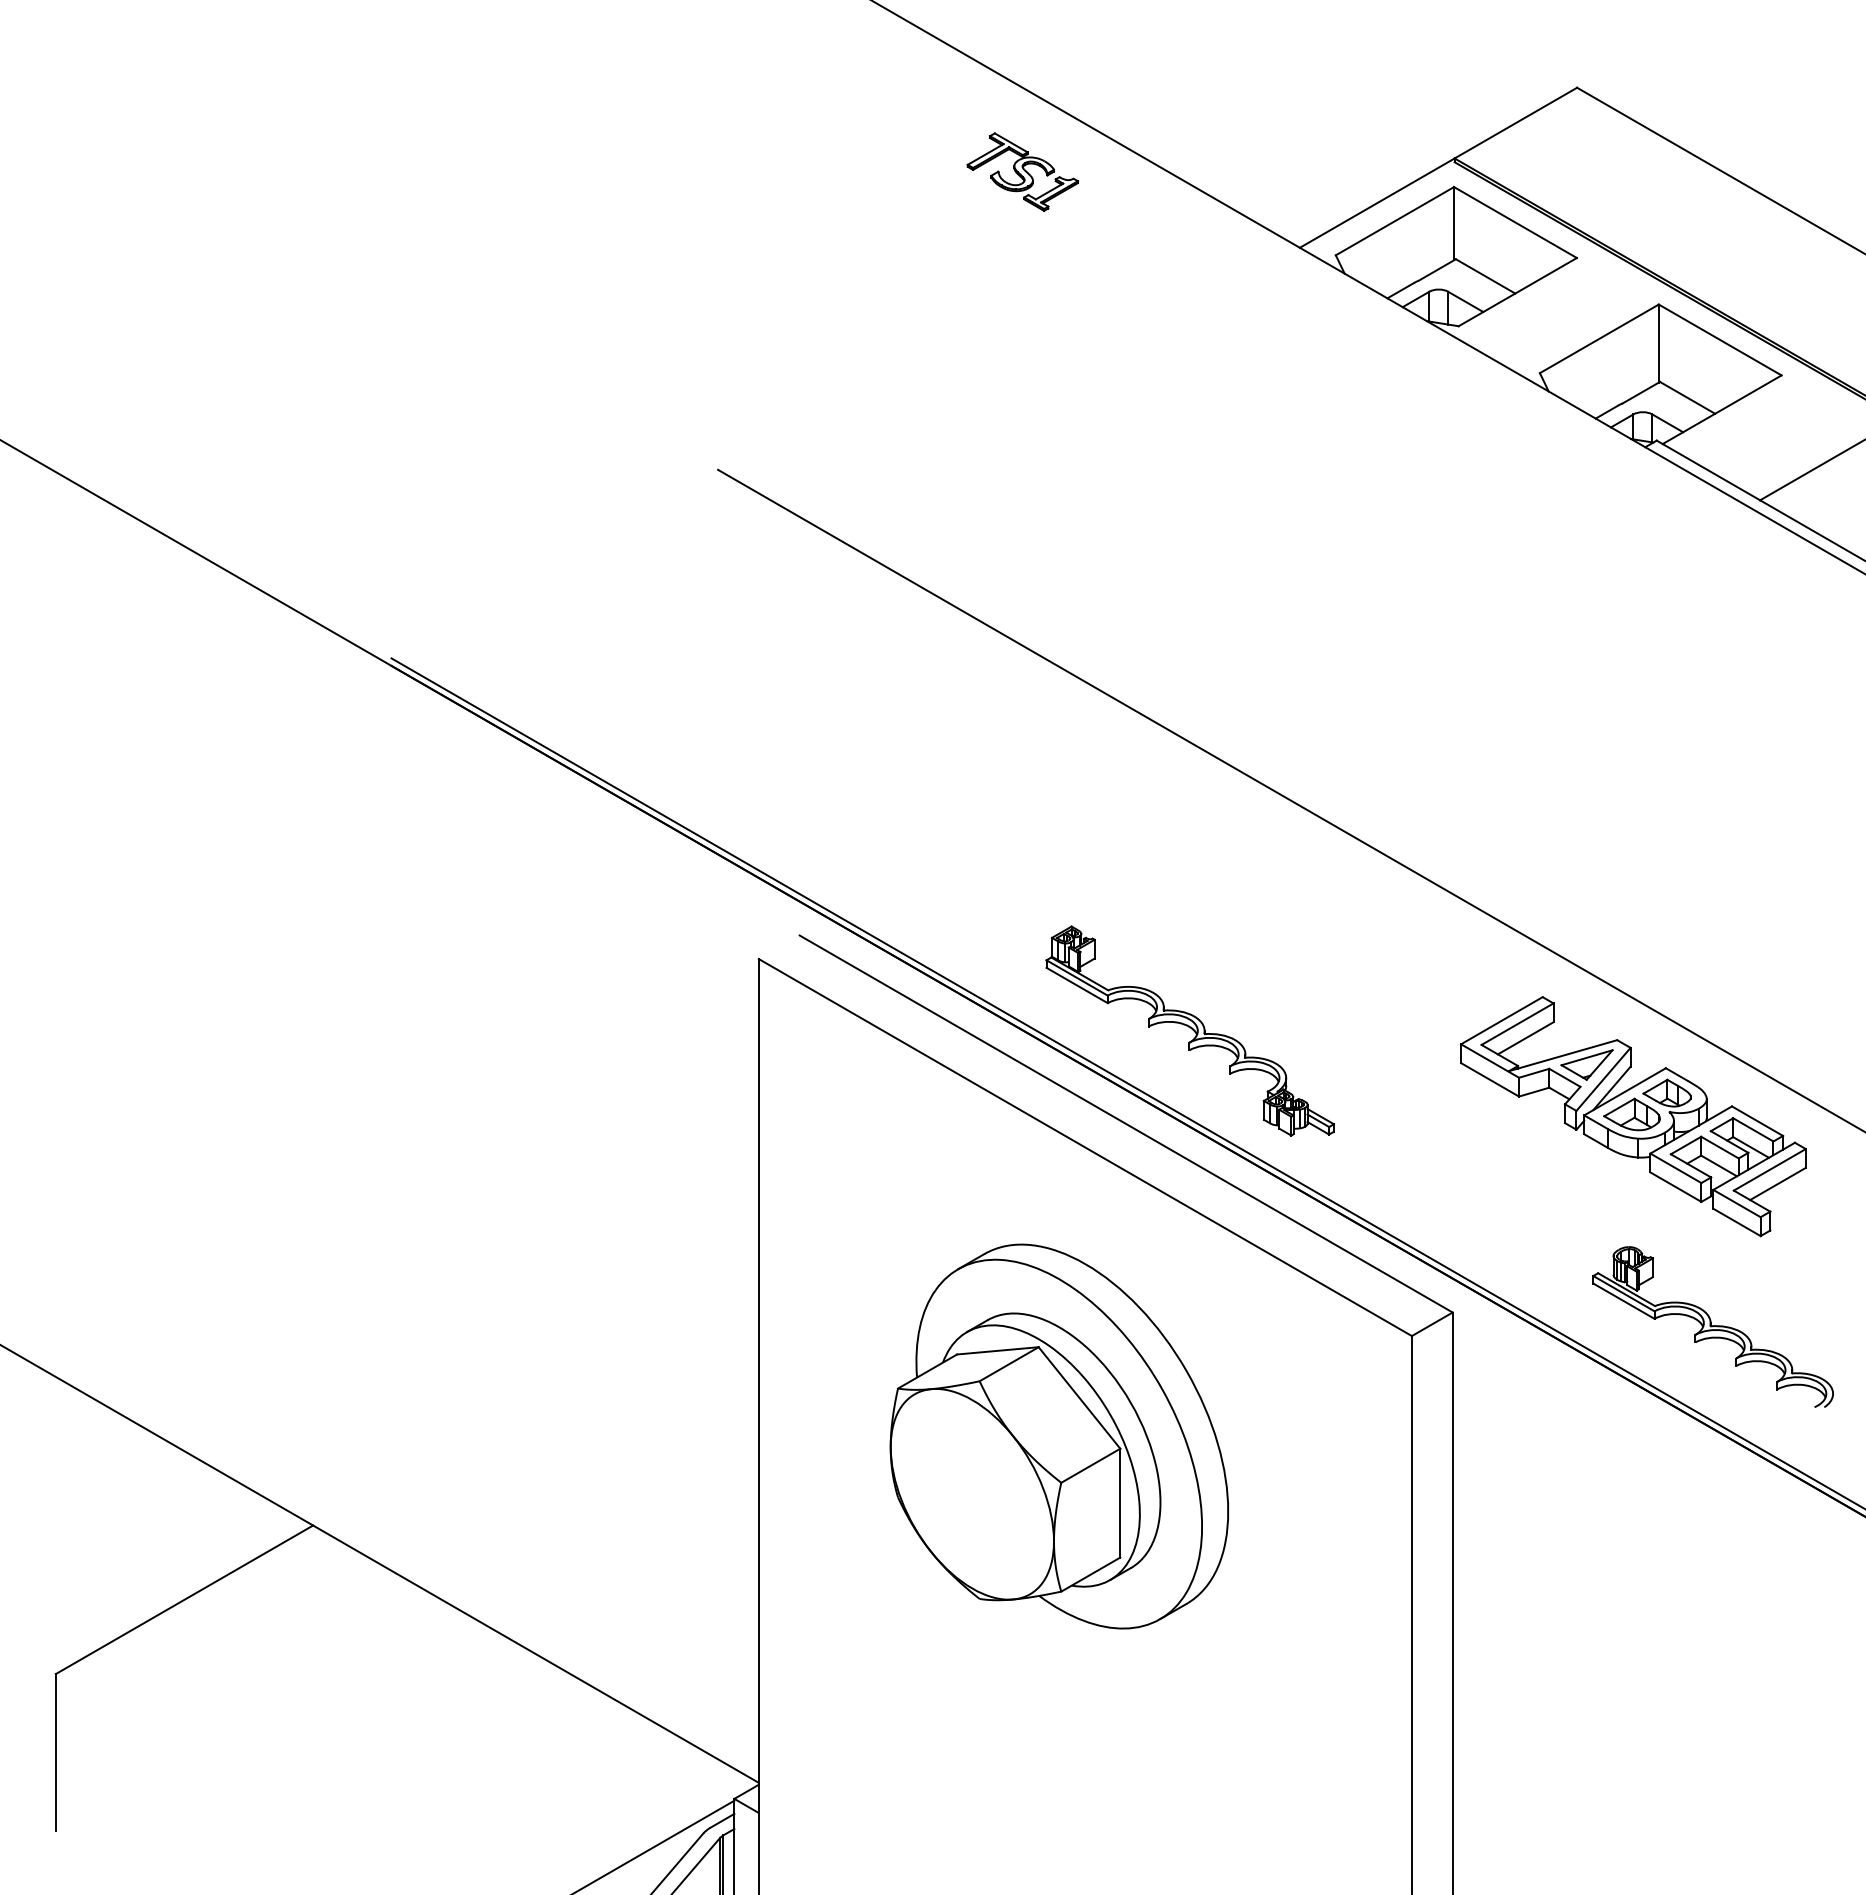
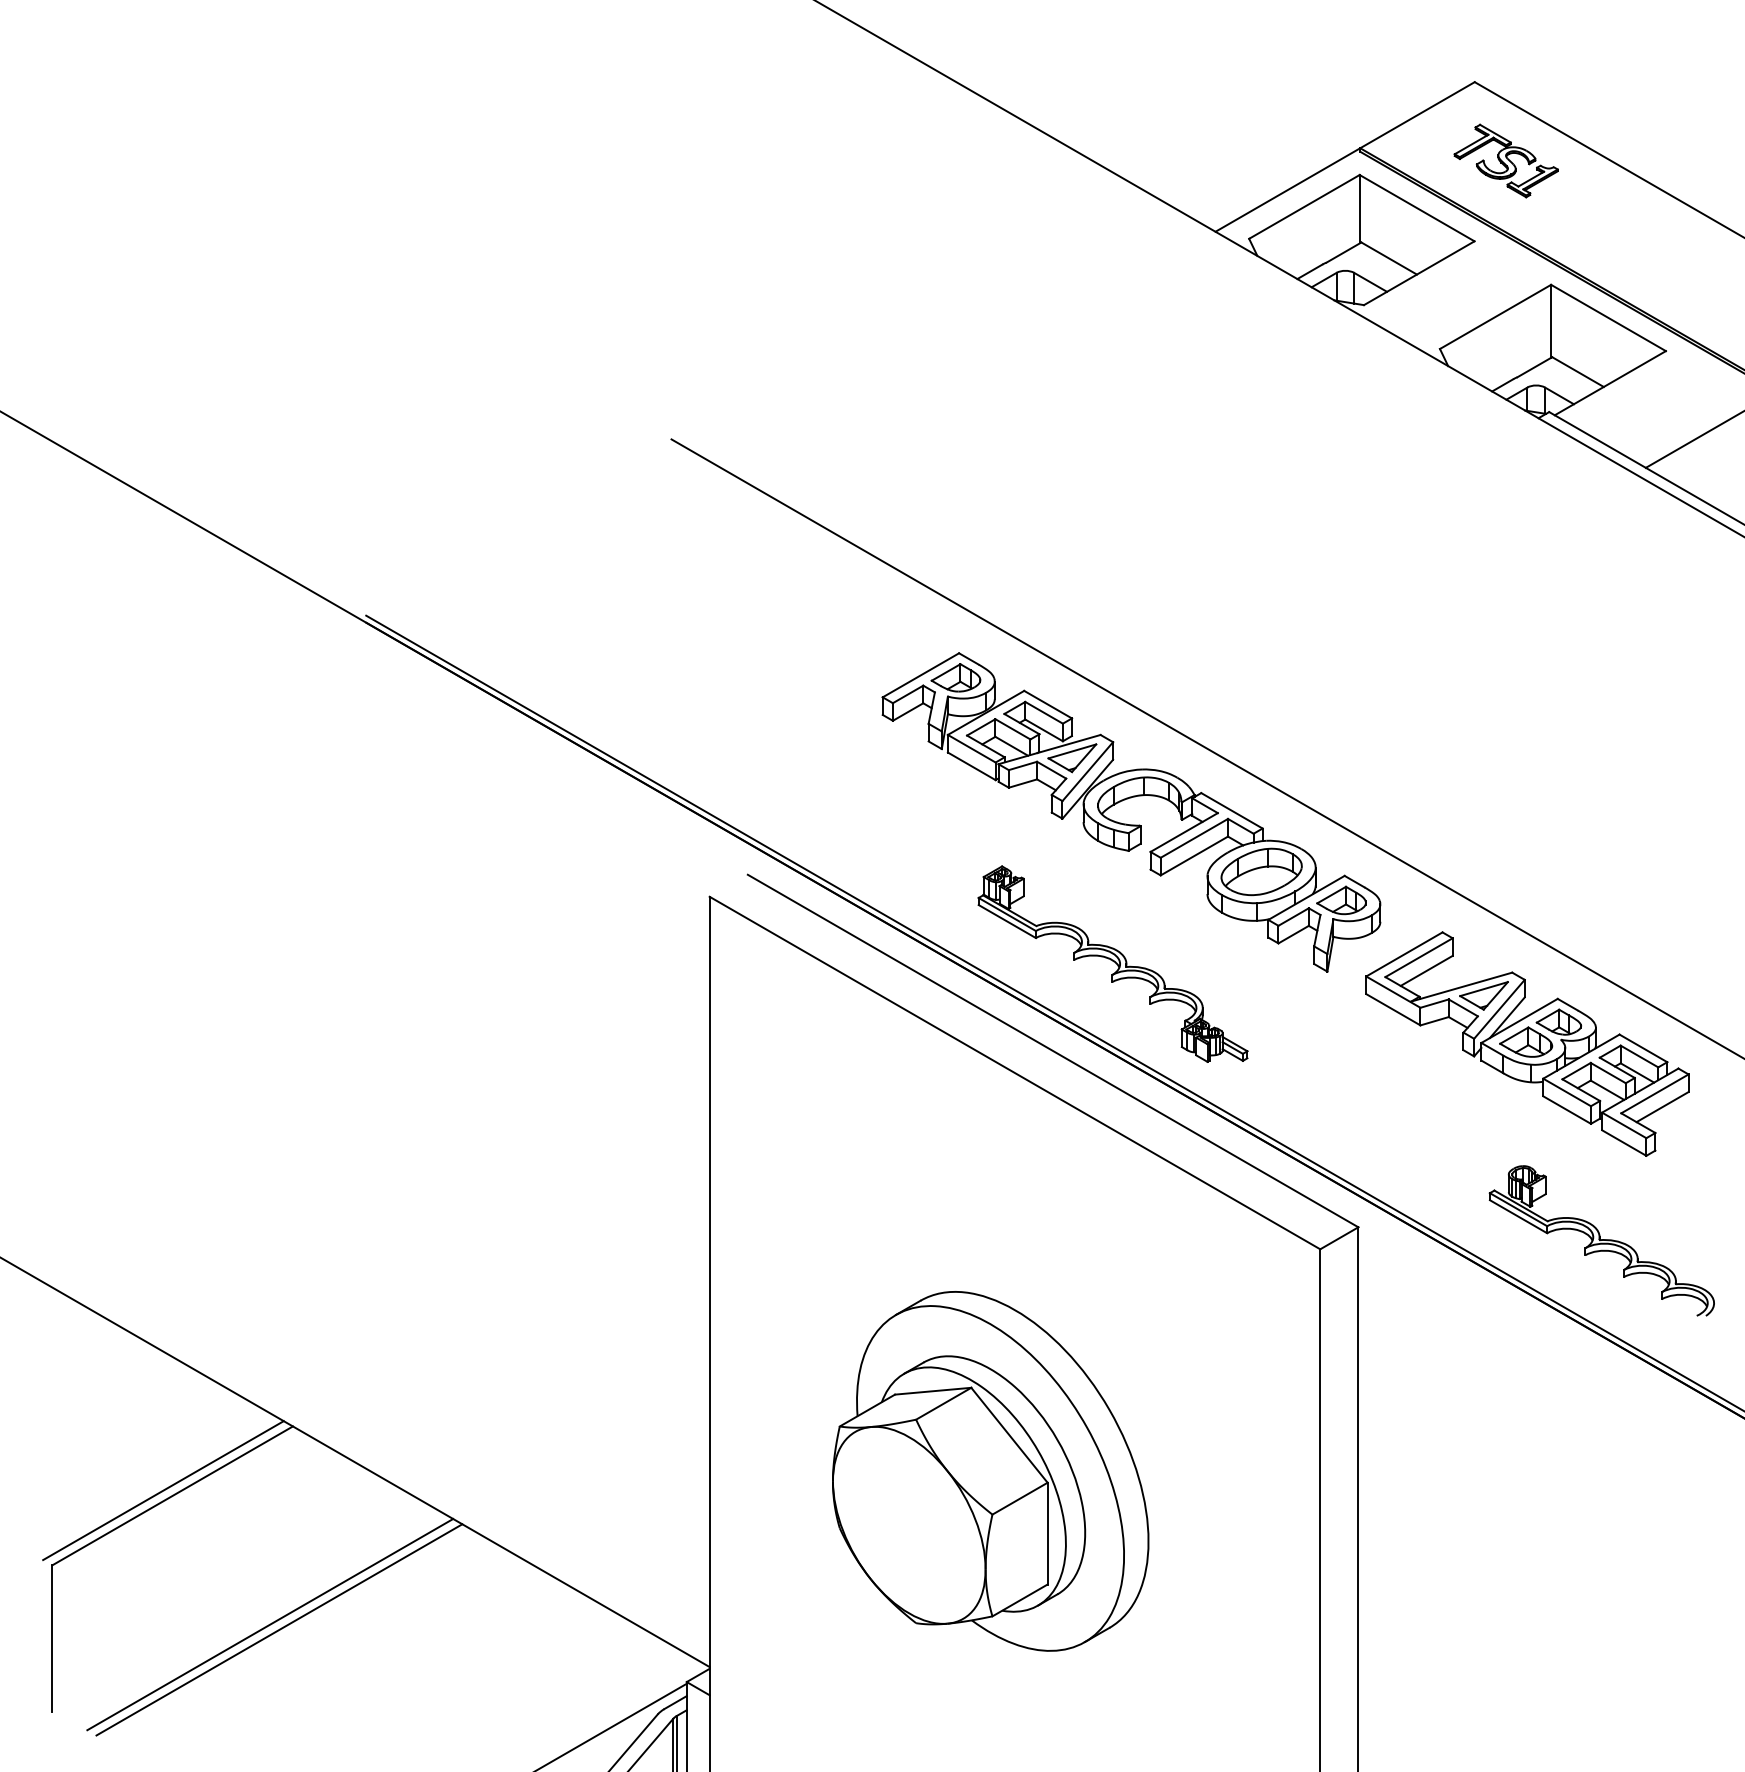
part: (1022, 171) -> (1505, 160), moved
part: (1209, 881) -> (1131, 824), added
part: (1058, 1436) -> (989, 1471), moved
line: (174, 1593) -> (163, 1490), added
line: (288, 1737) -> (269, 1624), added
line: (298, 1743) -> (279, 1630), added

